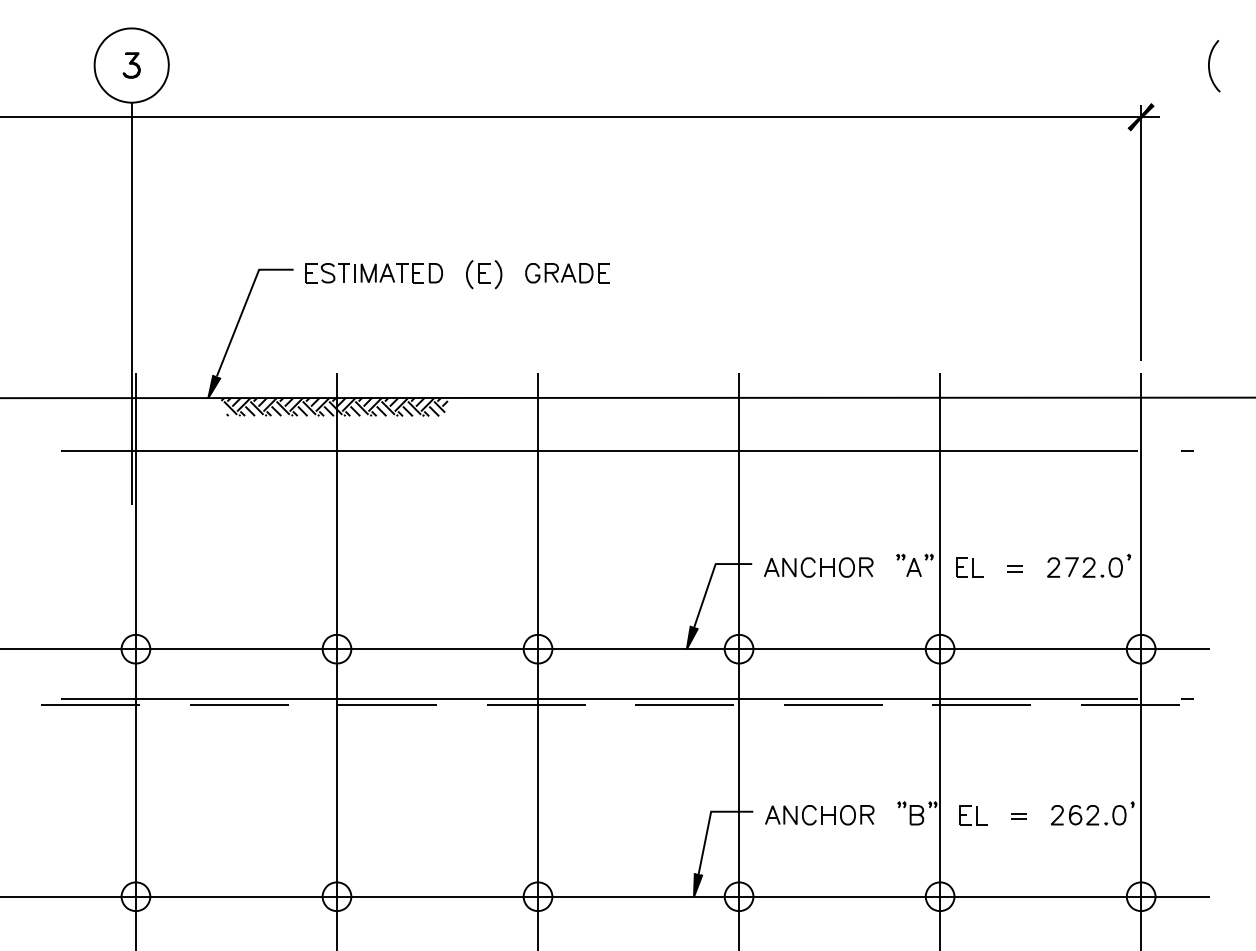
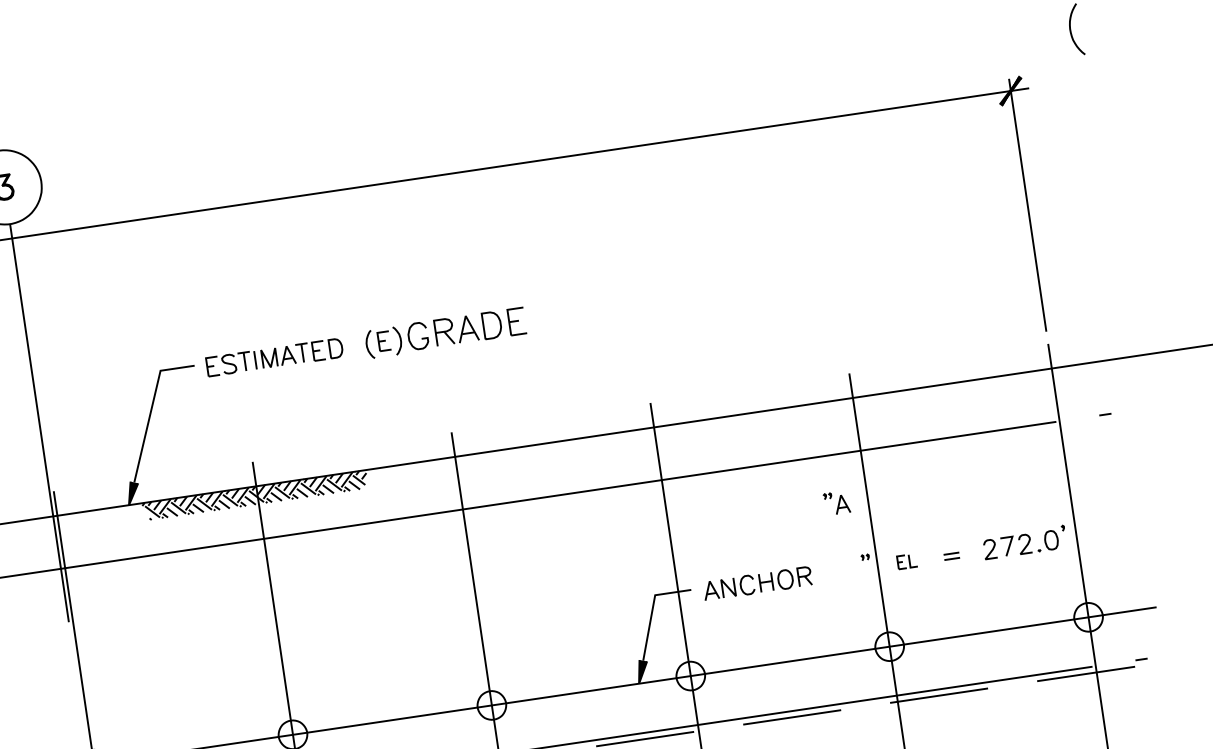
part: (567, 273) -> (466, 329), size x1.4
part: (908, 564) -> (836, 502), moved
part: (969, 567) -> (906, 561), size x0.7

